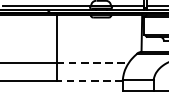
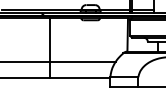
line: (93, 62) -> (83, 61), dashed -> solid
line: (88, 81) -> (79, 78), dashed -> solid

